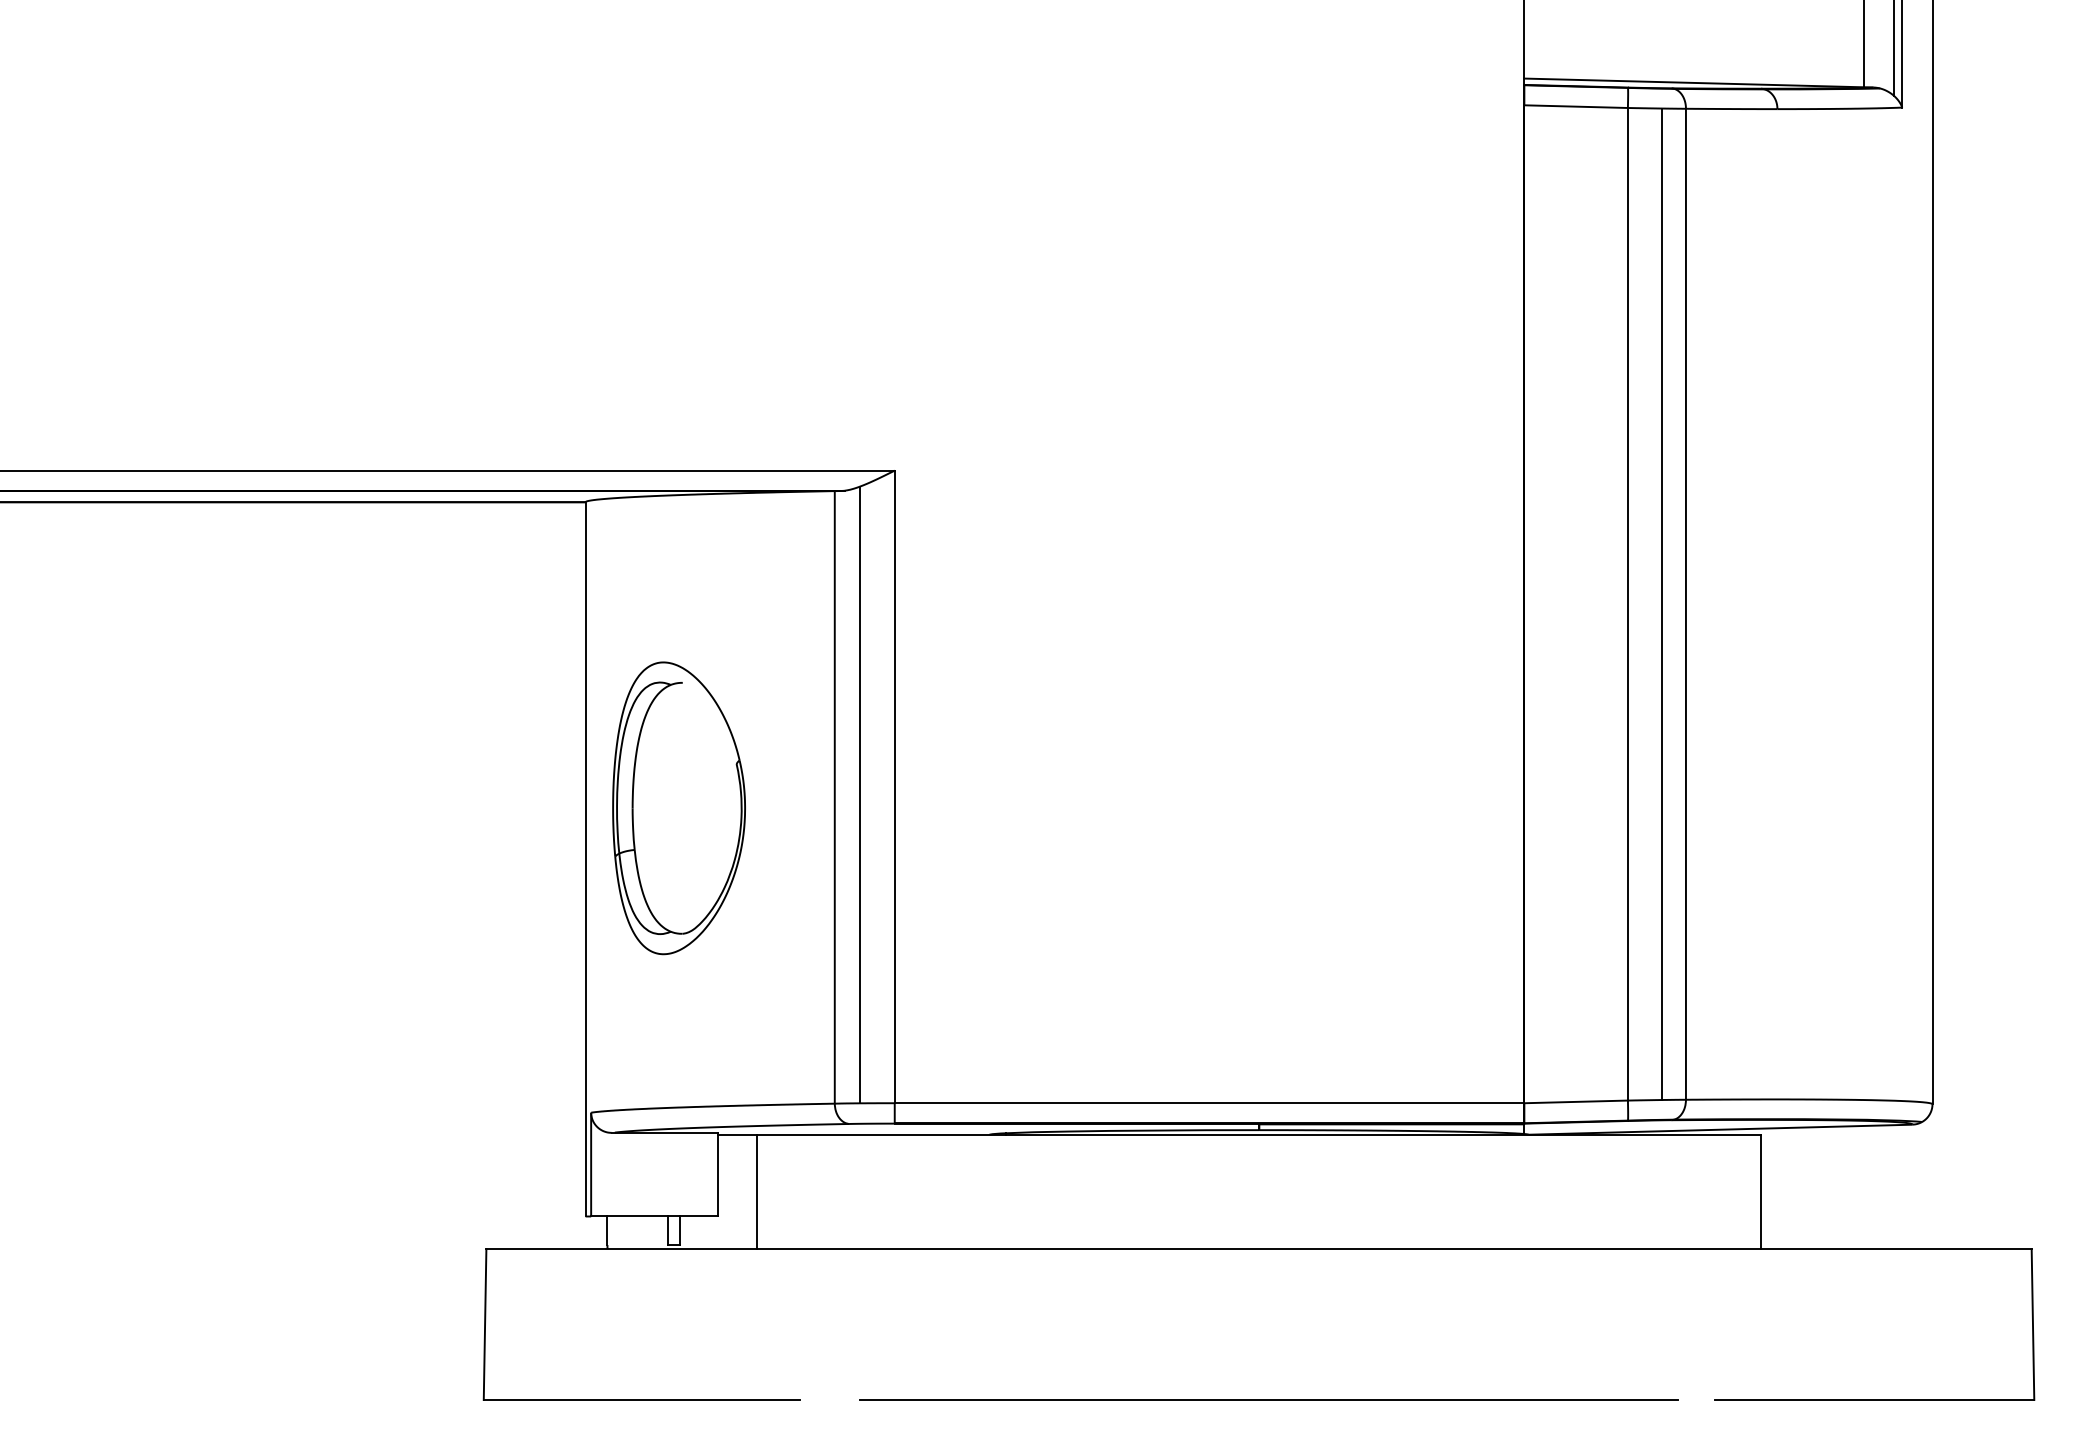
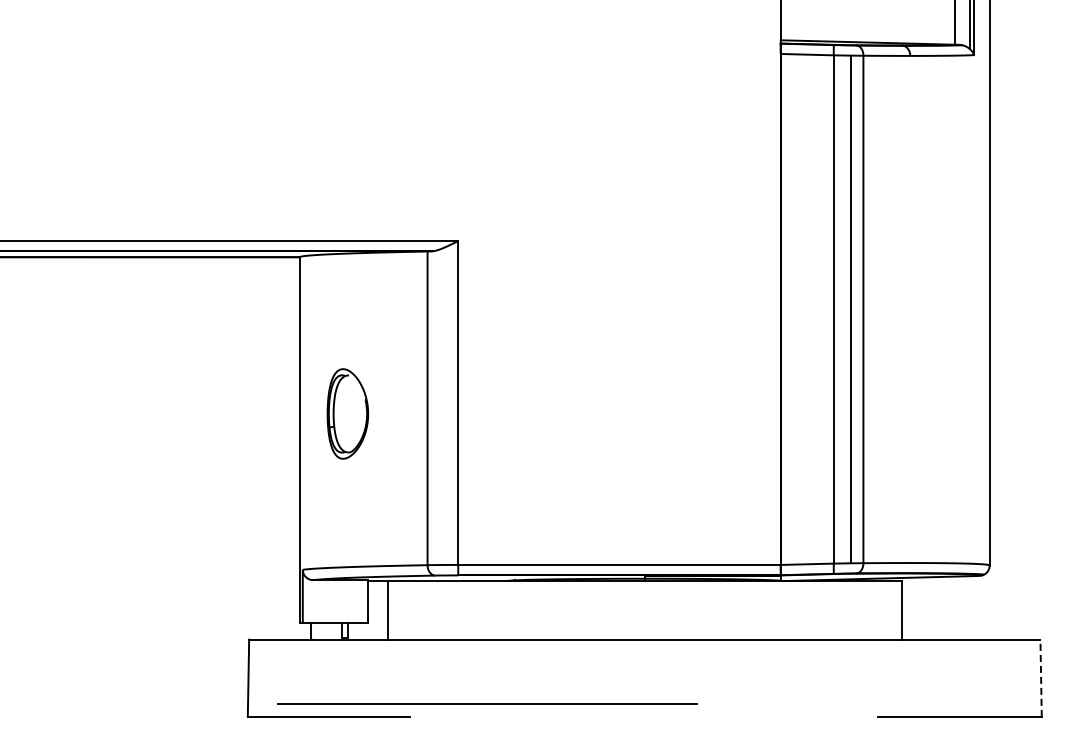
line: (860, 795) -> (440, 407), removed
part: (678, 807) -> (347, 413), size x0.6
line: (2033, 1324) -> (1041, 678), solid -> dashed
line: (1268, 1399) -> (487, 703), moved

